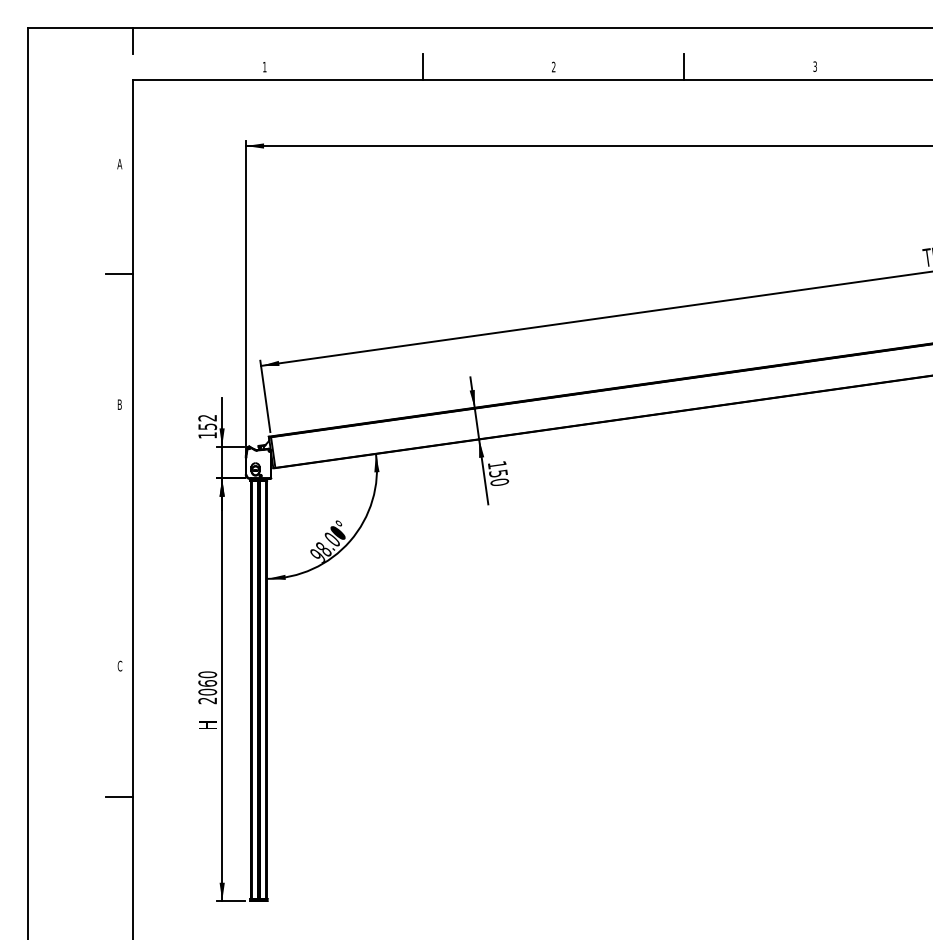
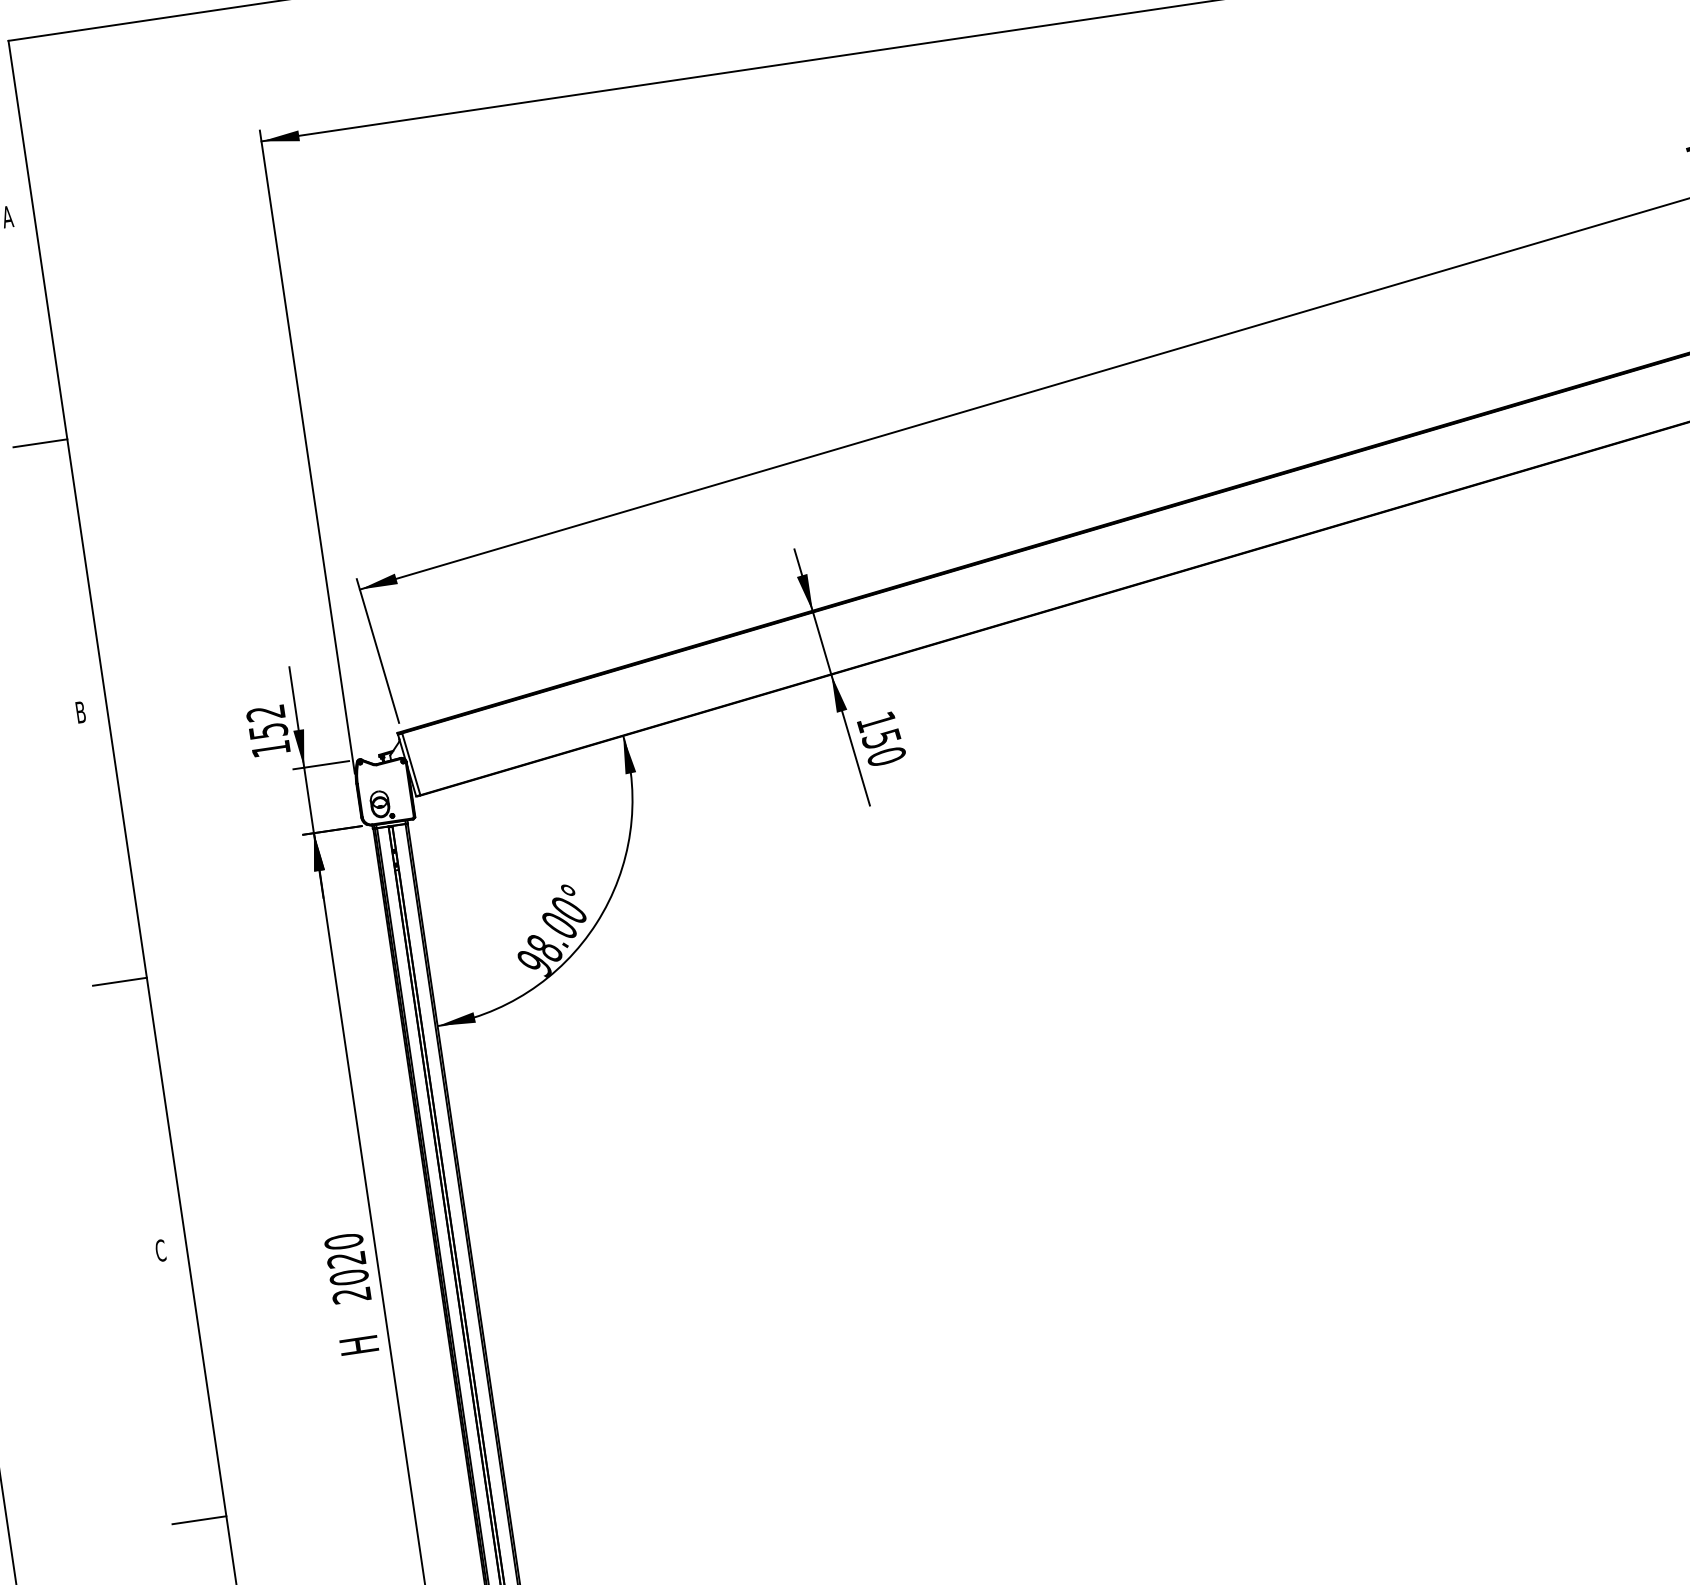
line: (119, 535) -> (119, 981), added
text: (207, 683) -> (346, 1259), 2060 -> 2020

